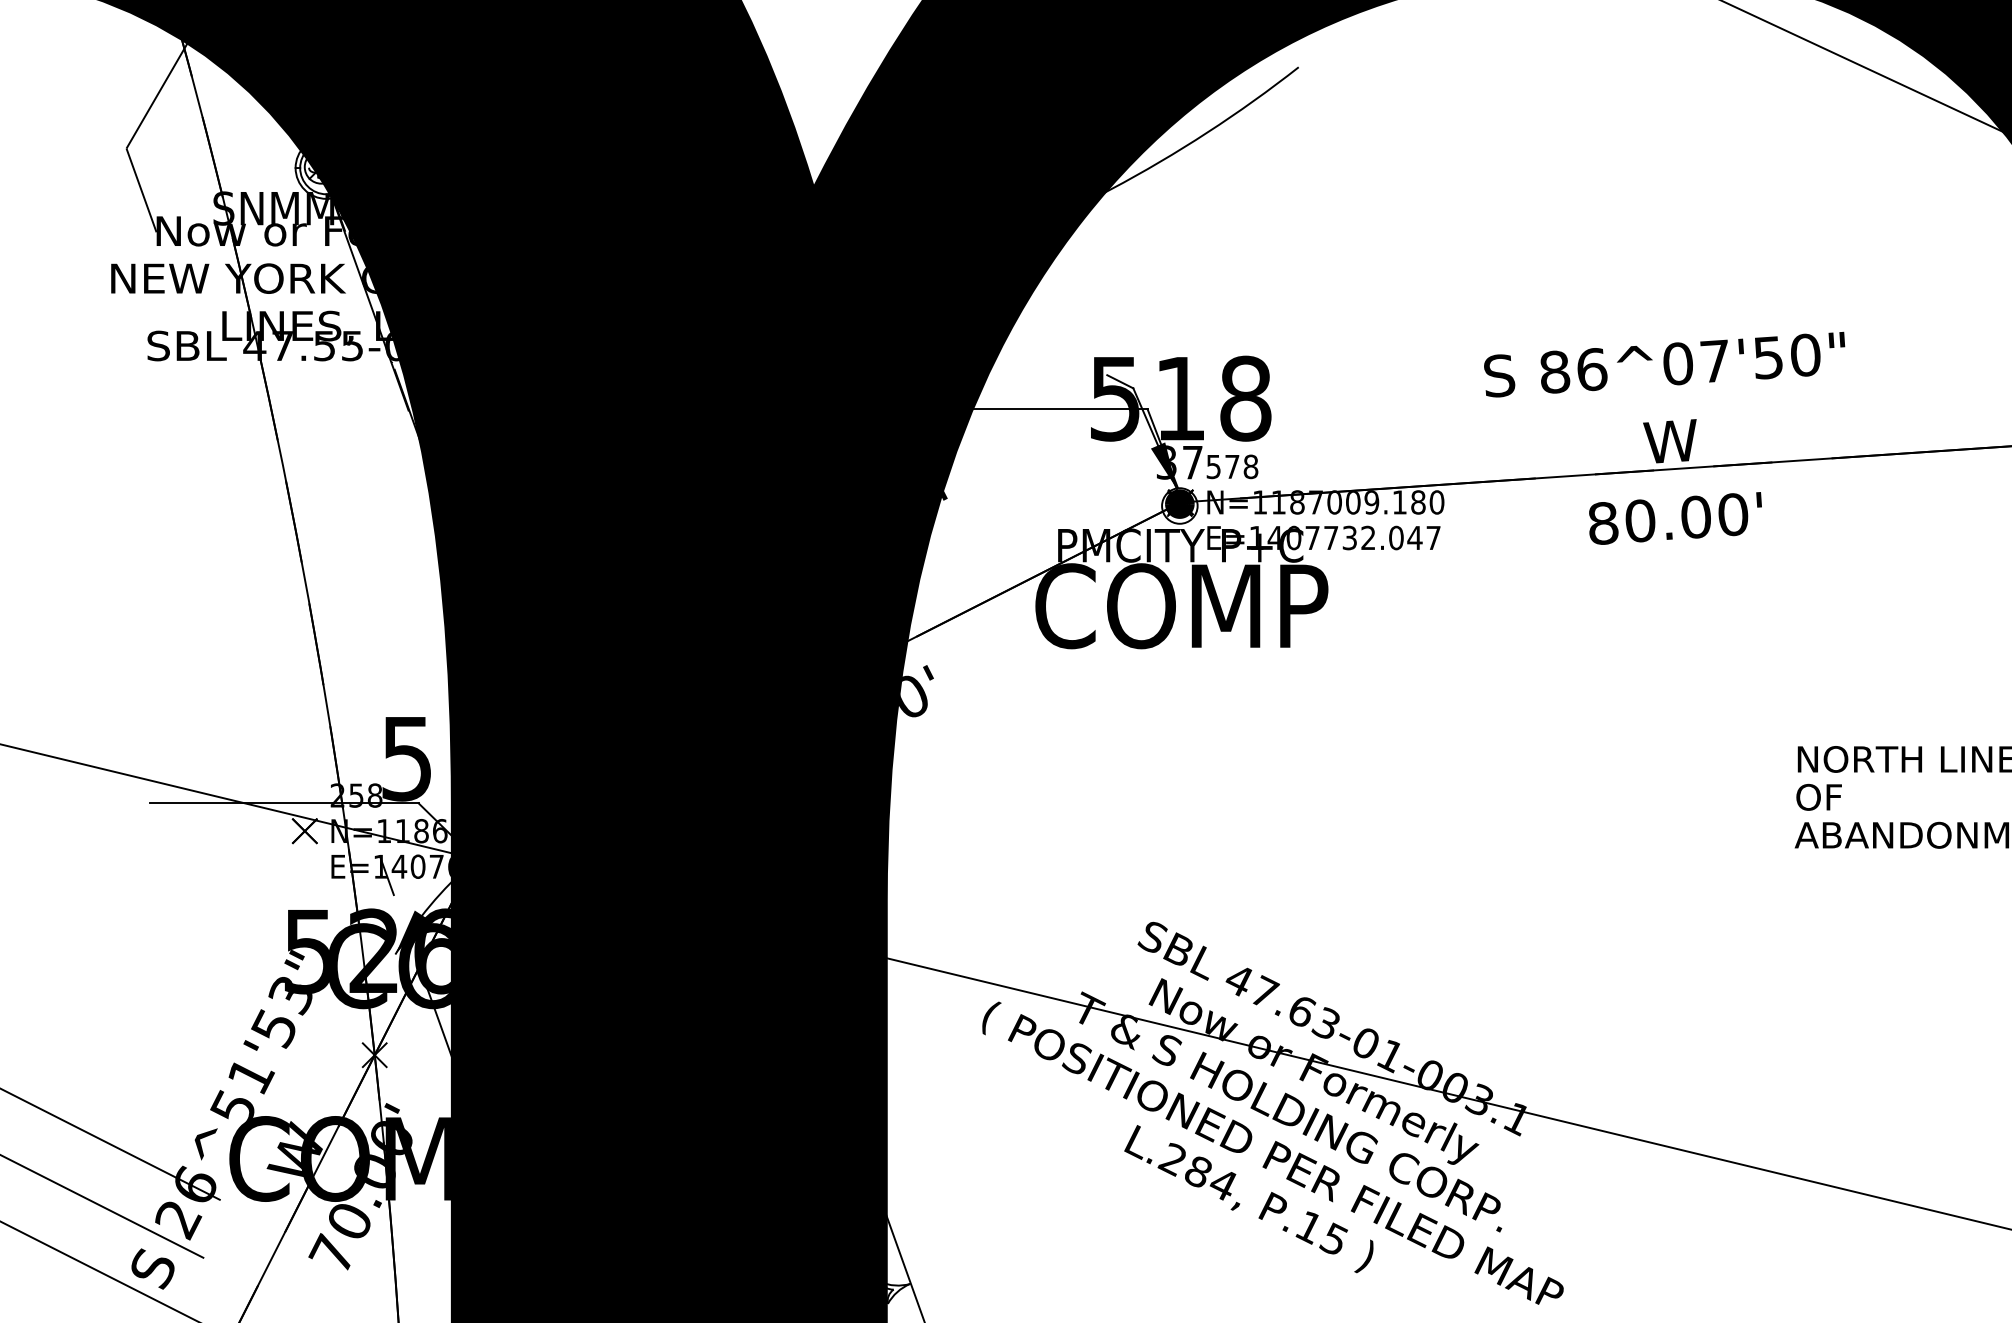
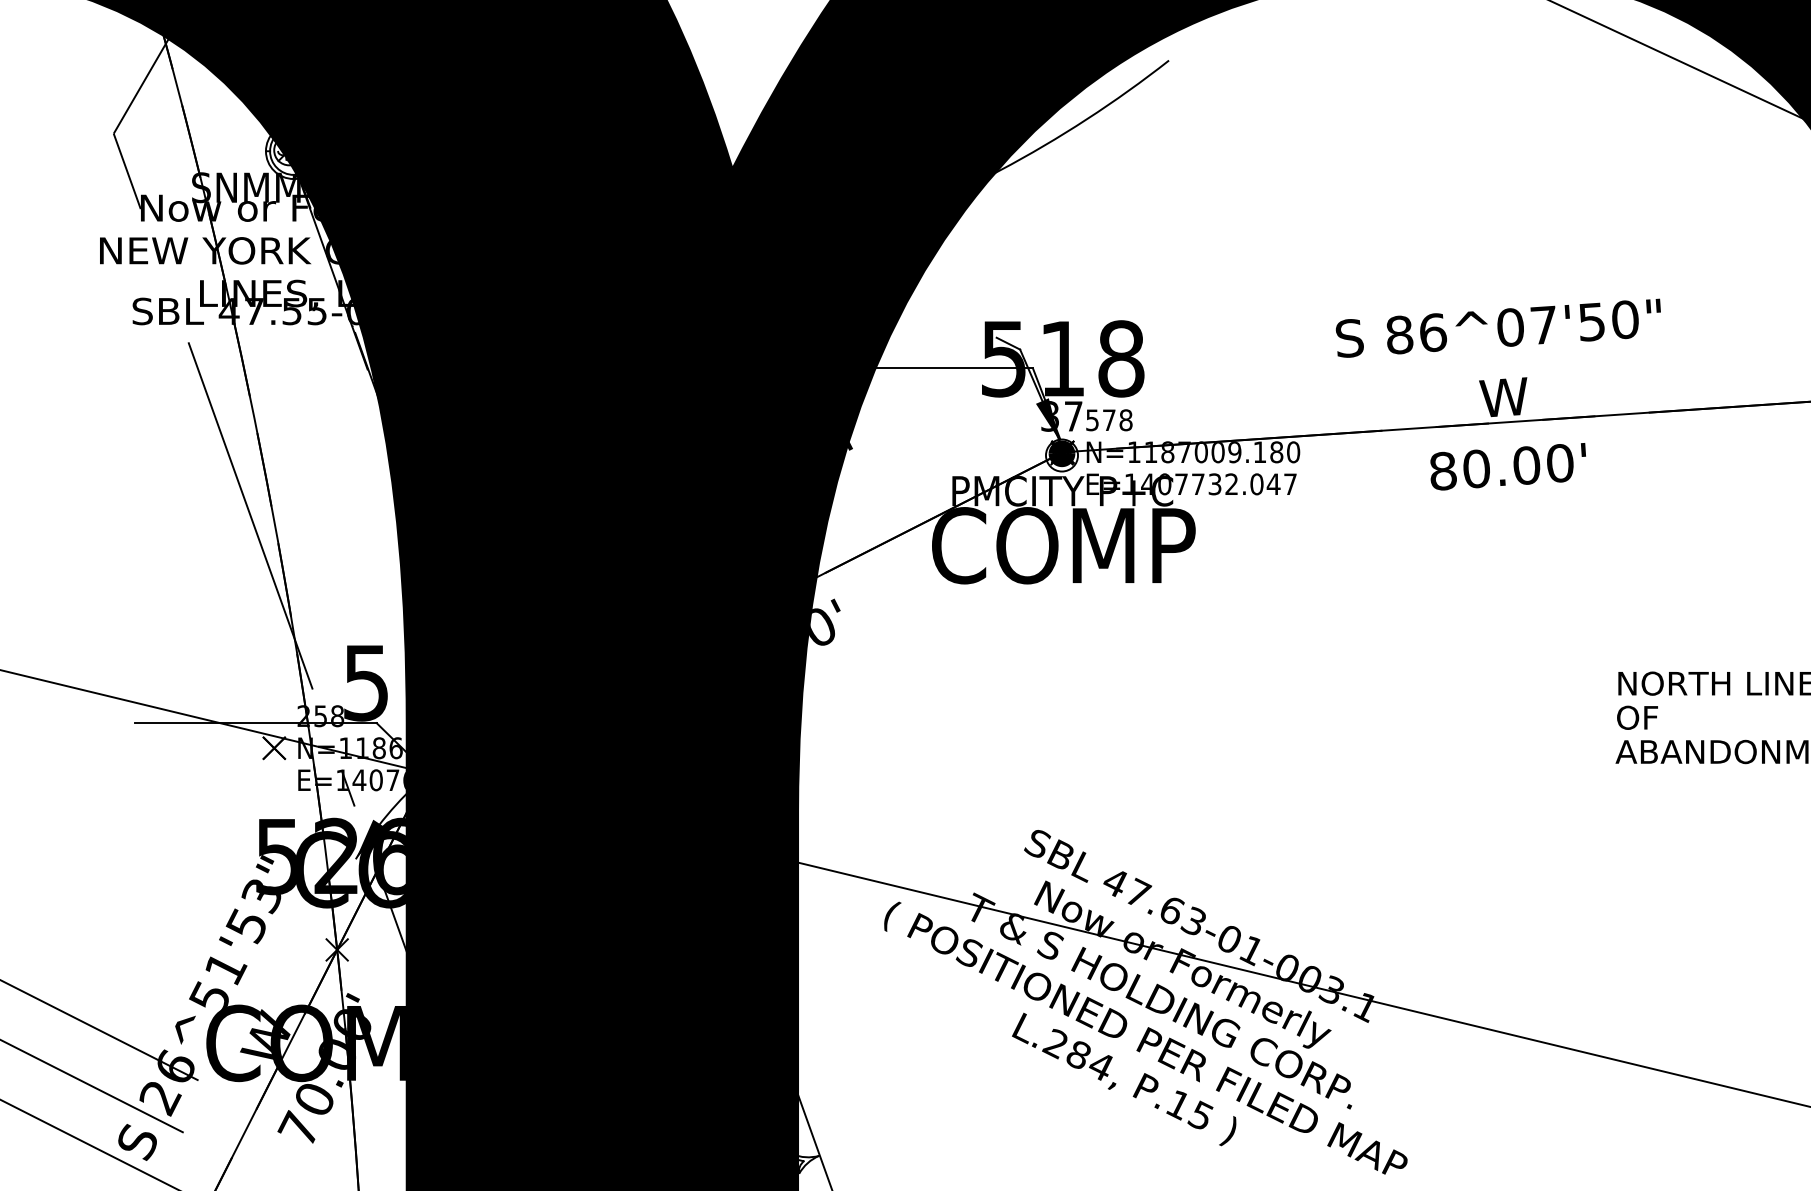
line: (278, 572) -> (250, 515), added

